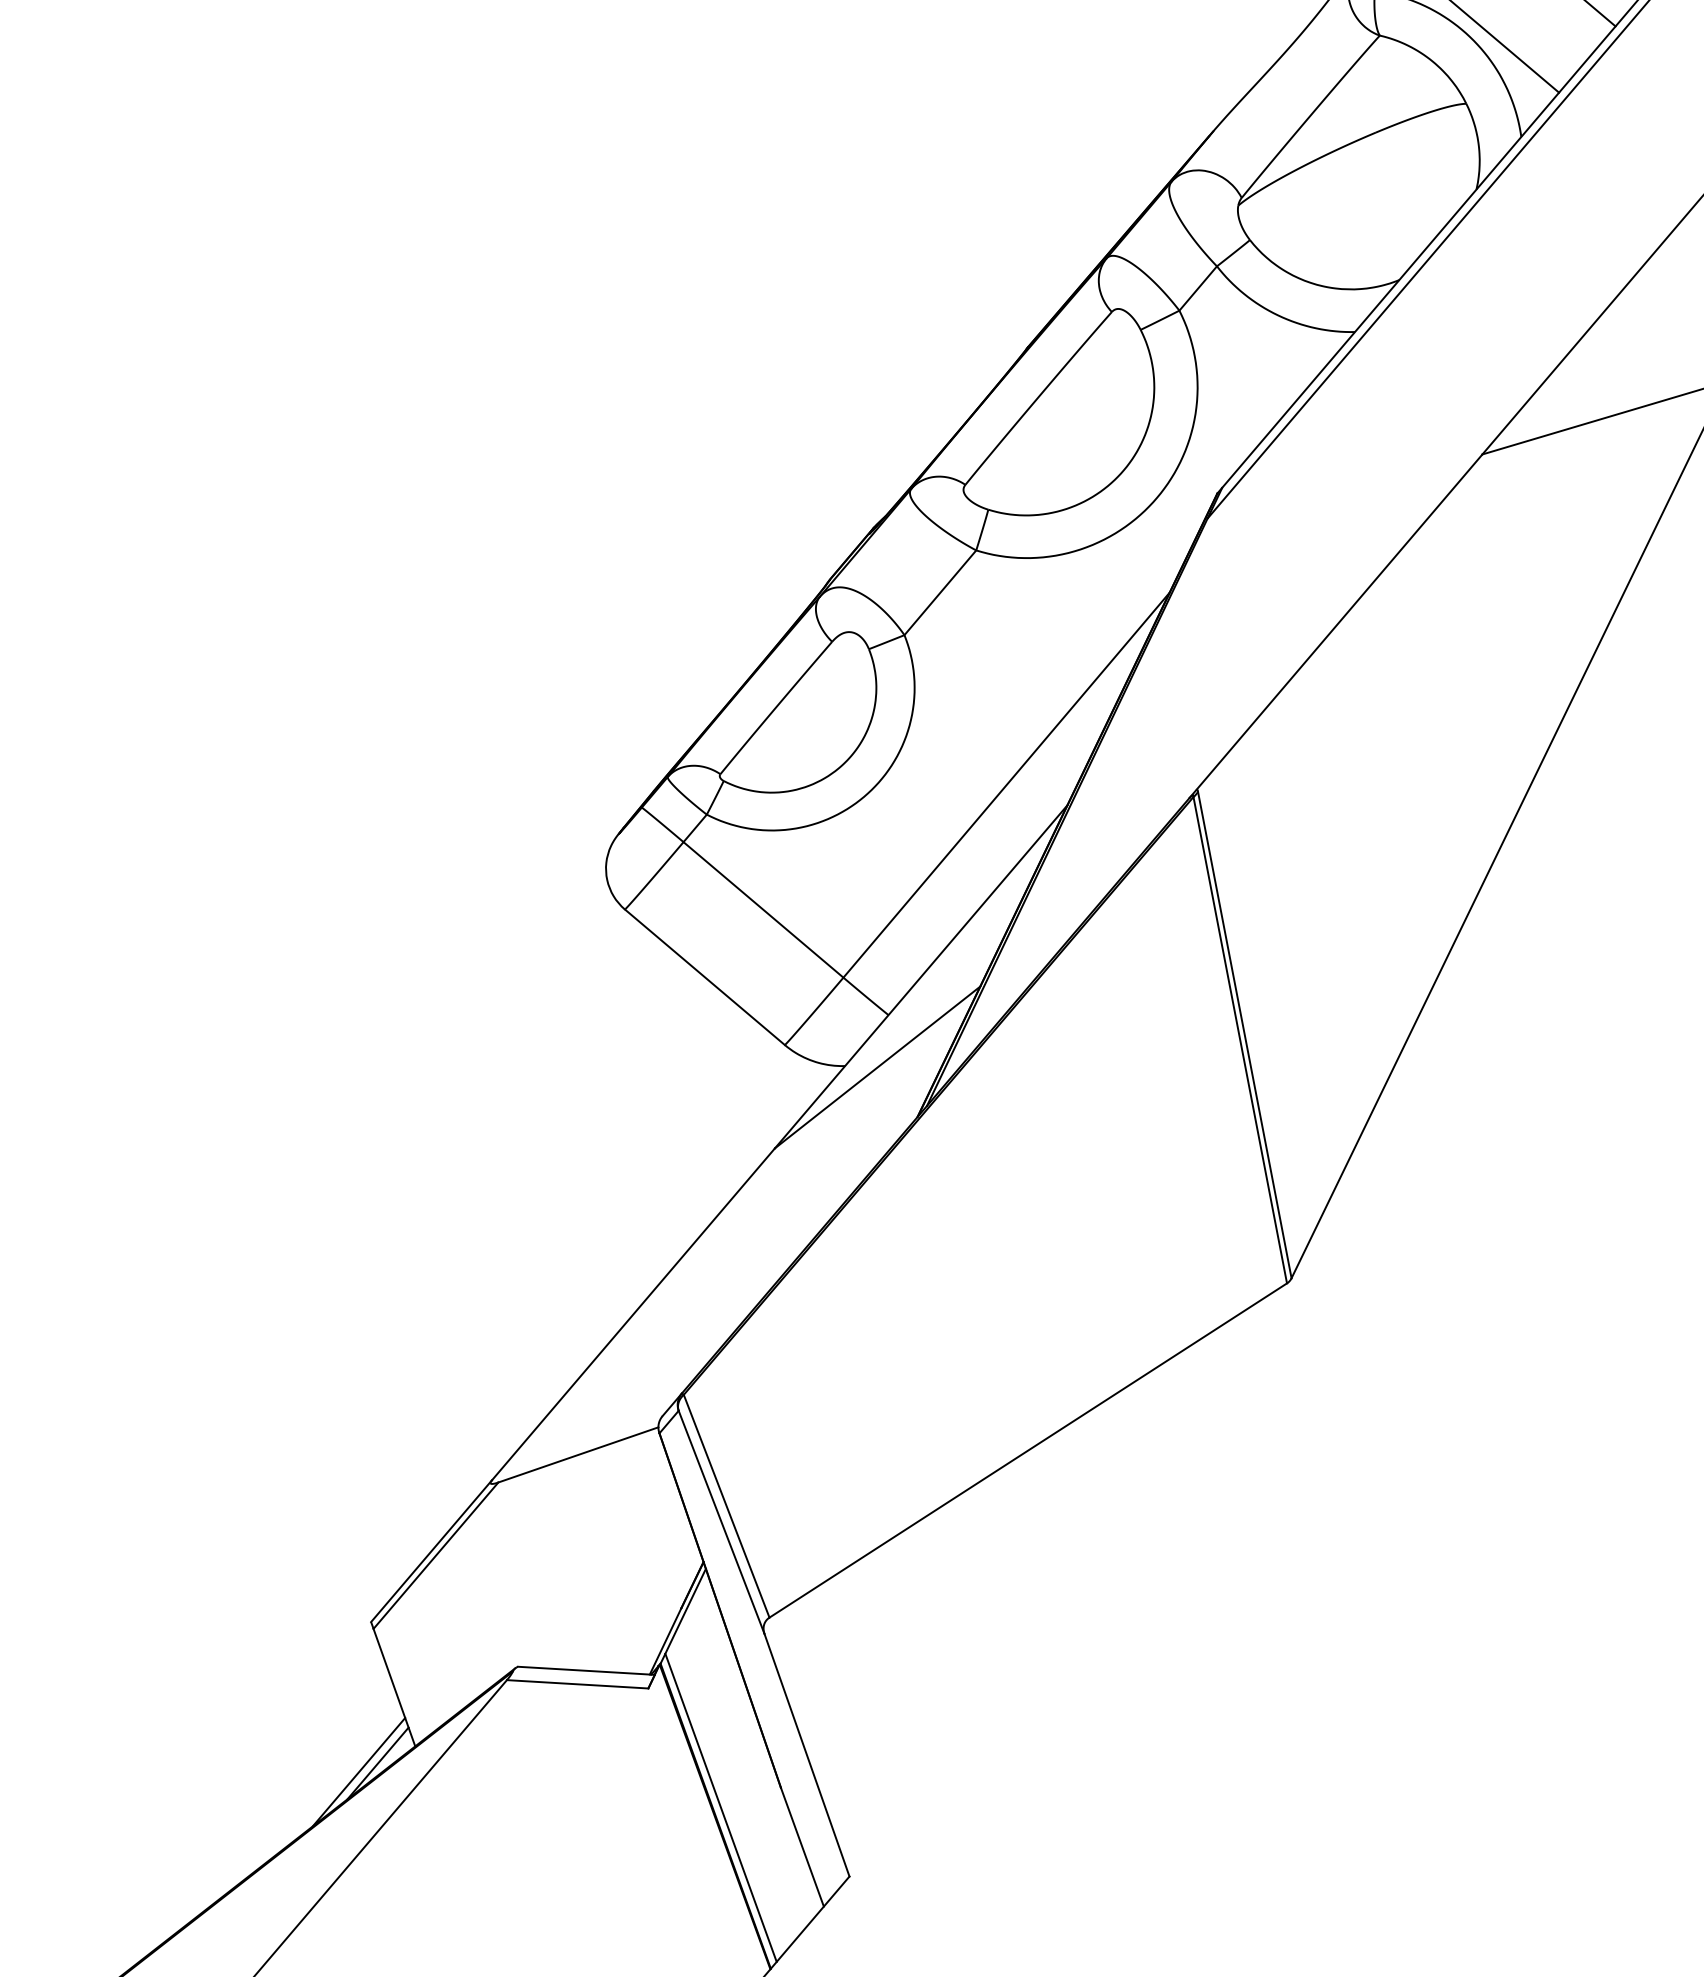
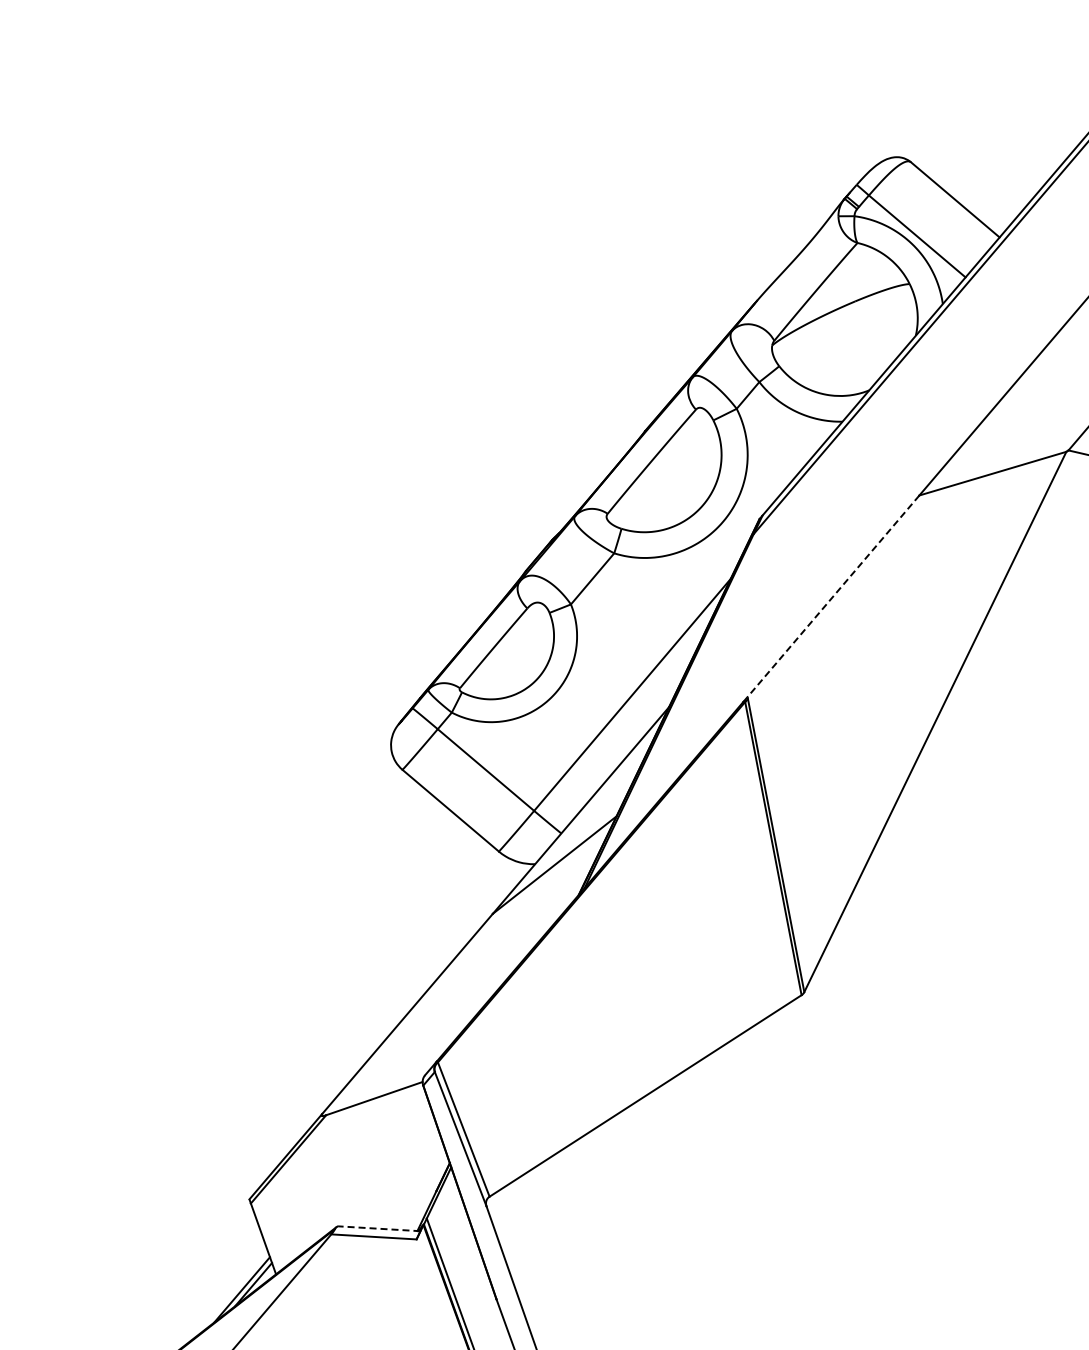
line: (1339, 622) -> (833, 596), solid -> dashed
line: (585, 1670) -> (378, 1228), solid -> dashed

